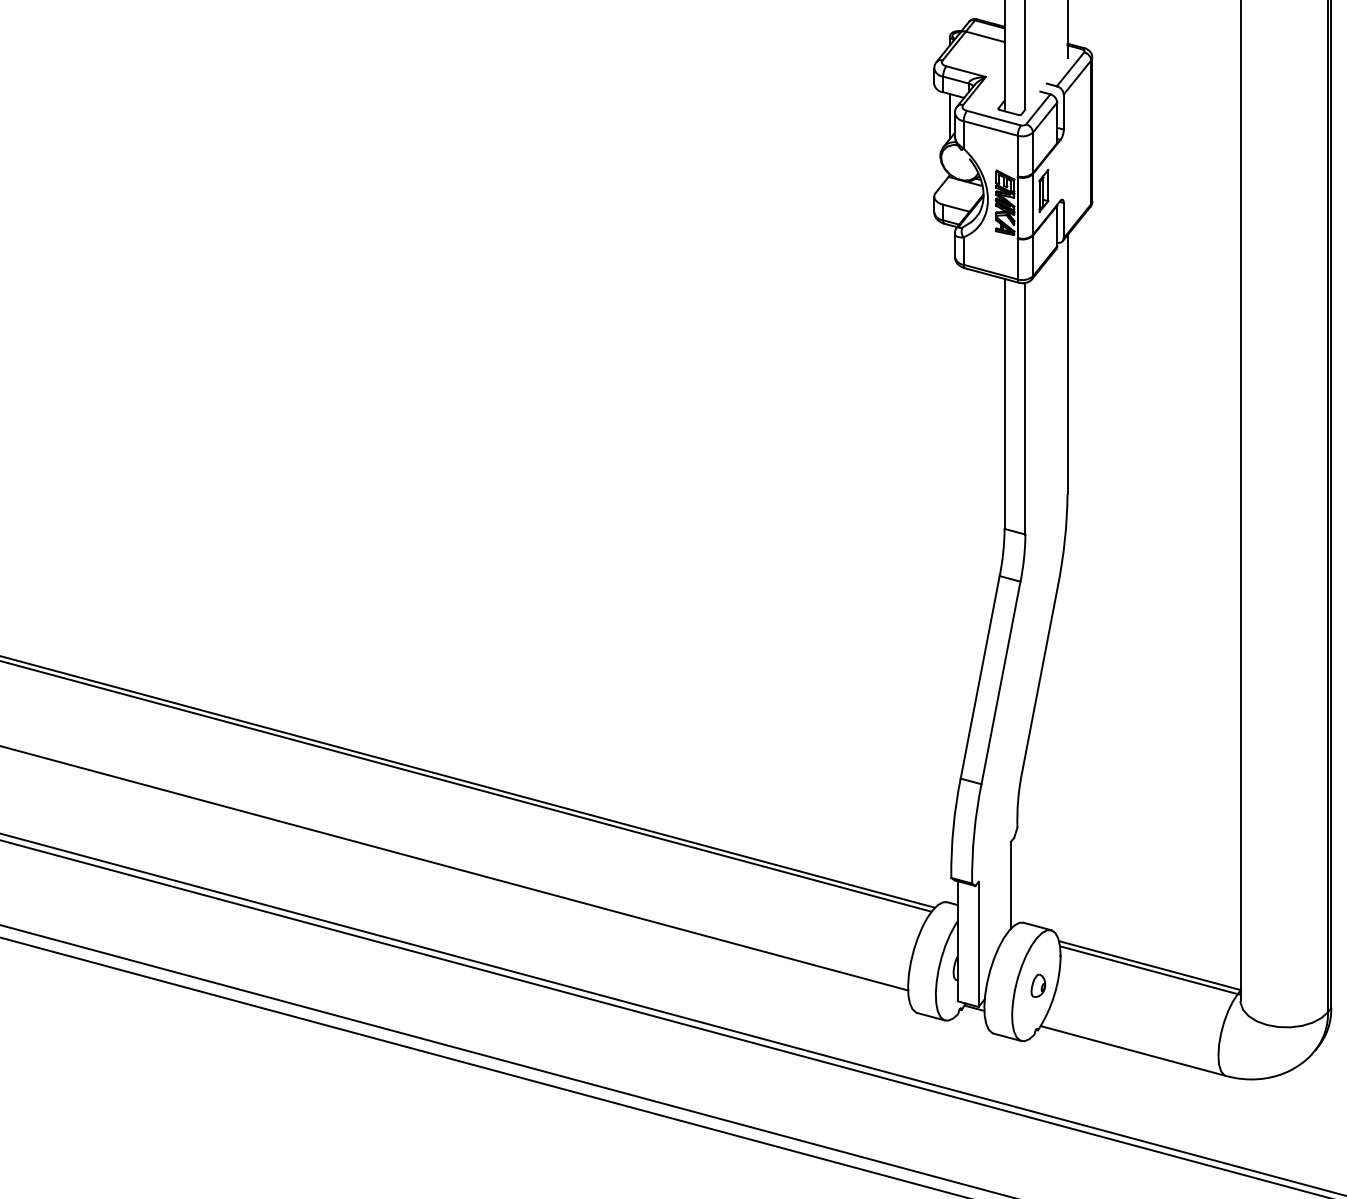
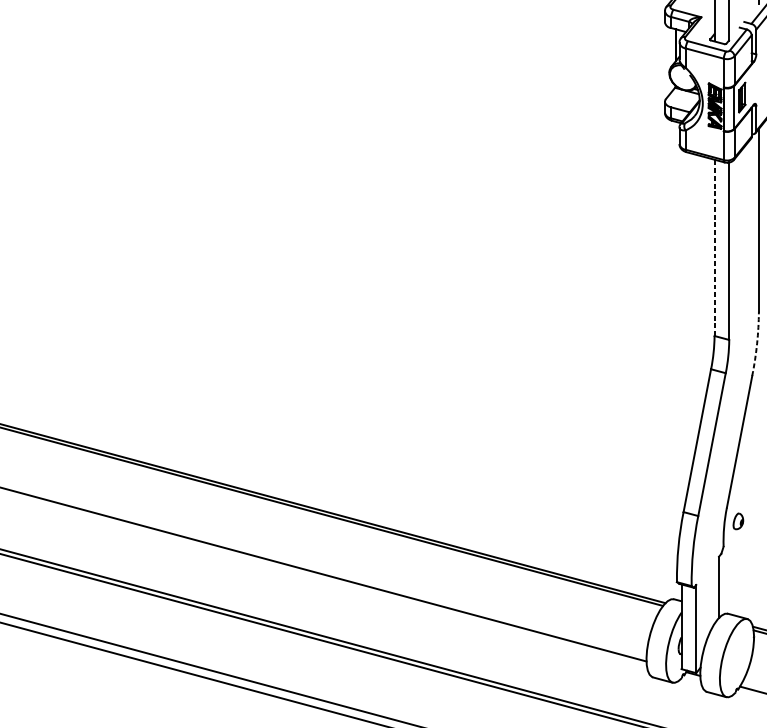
line: (1004, 403) -> (714, 247), solid -> dashed
arc: (1064, 540) -> (756, 344), solid -> dashed
part: (1038, 985) -> (738, 521), moved

